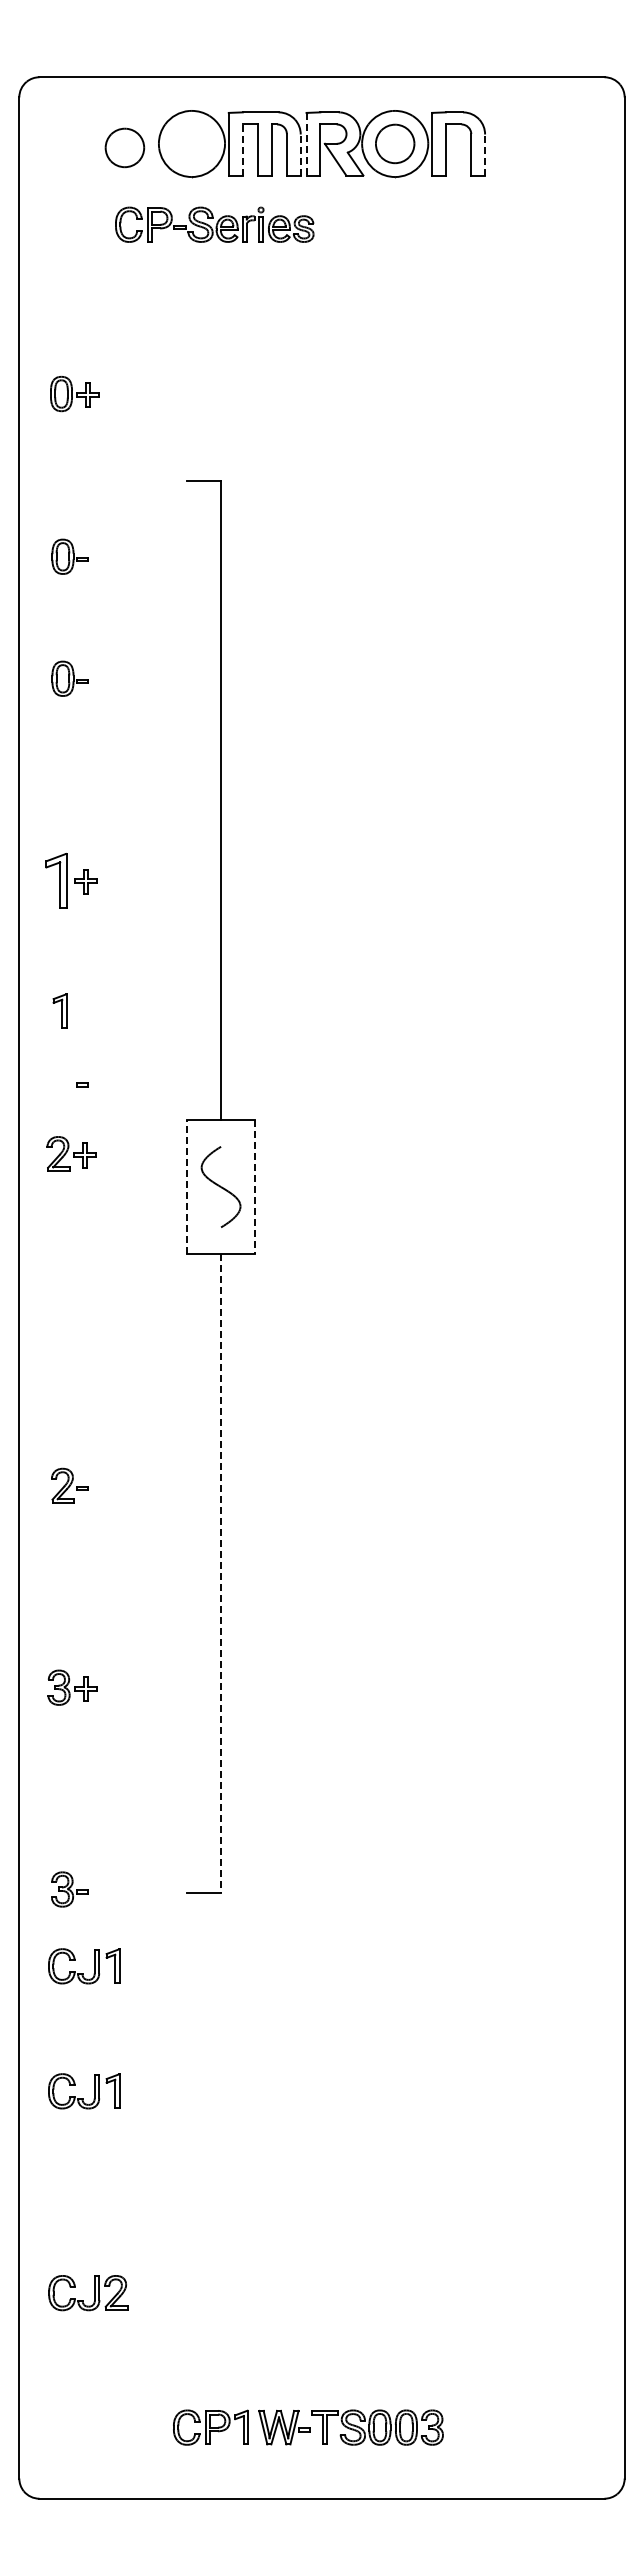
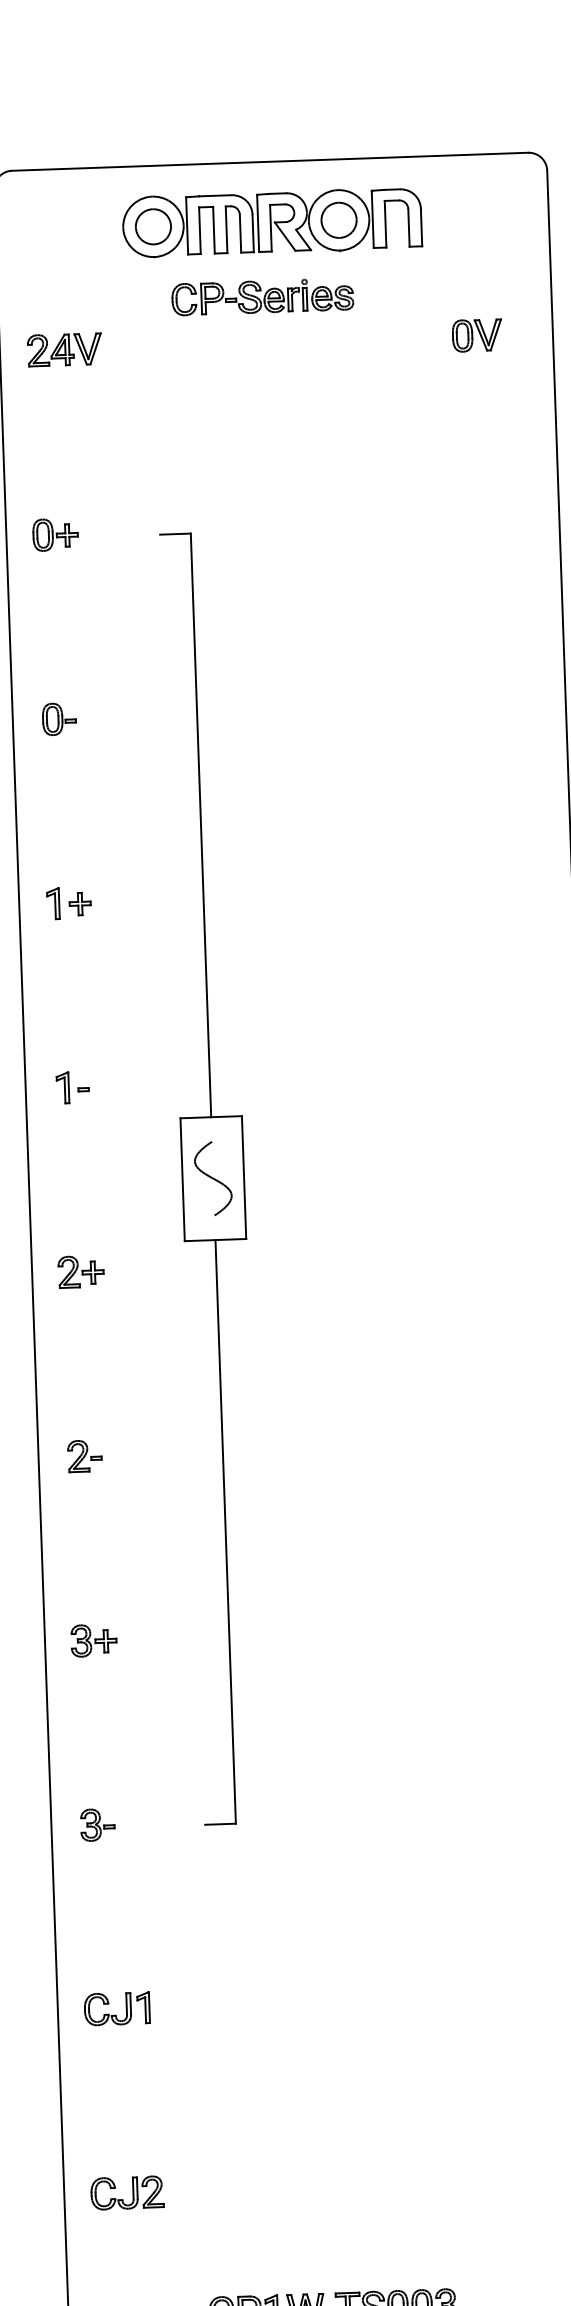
line: (306, 144) -> (258, 223), dashed -> solid
part: (124, 147) -> (153, 226), moved
line: (242, 150) -> (199, 231), dashed -> solid
line: (300, 155) -> (252, 233), dashed -> solid
line: (485, 155) -> (421, 228), dashed -> solid
part: (214, 224) -> (262, 296), moved
part: (90, 274) -> (64, 349), added
part: (541, 275) -> (476, 335), added
part: (74, 394) -> (55, 535), moved
part: (69, 556) -> (54, 607), removed
part: (56, 879) -> (53, 902), size x0.62
part: (59, 1010) -> (62, 1087), moved
part: (71, 1153) -> (80, 1271), moved
line: (187, 1186) -> (182, 1179), dashed -> solid
line: (254, 1187) -> (243, 1177), dashed -> solid
line: (221, 1573) -> (226, 1531), dashed -> solid
part: (83, 1973) -> (112, 1901), removed

